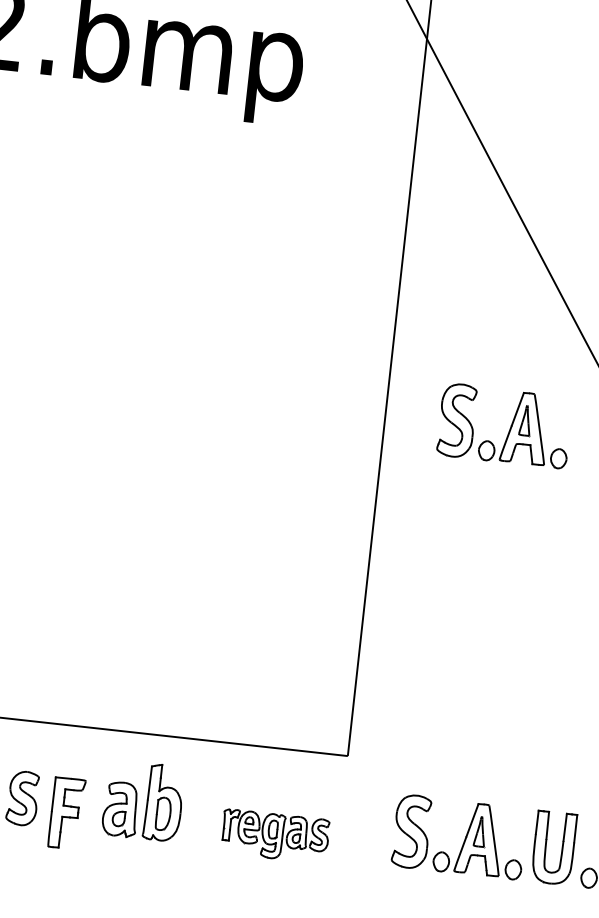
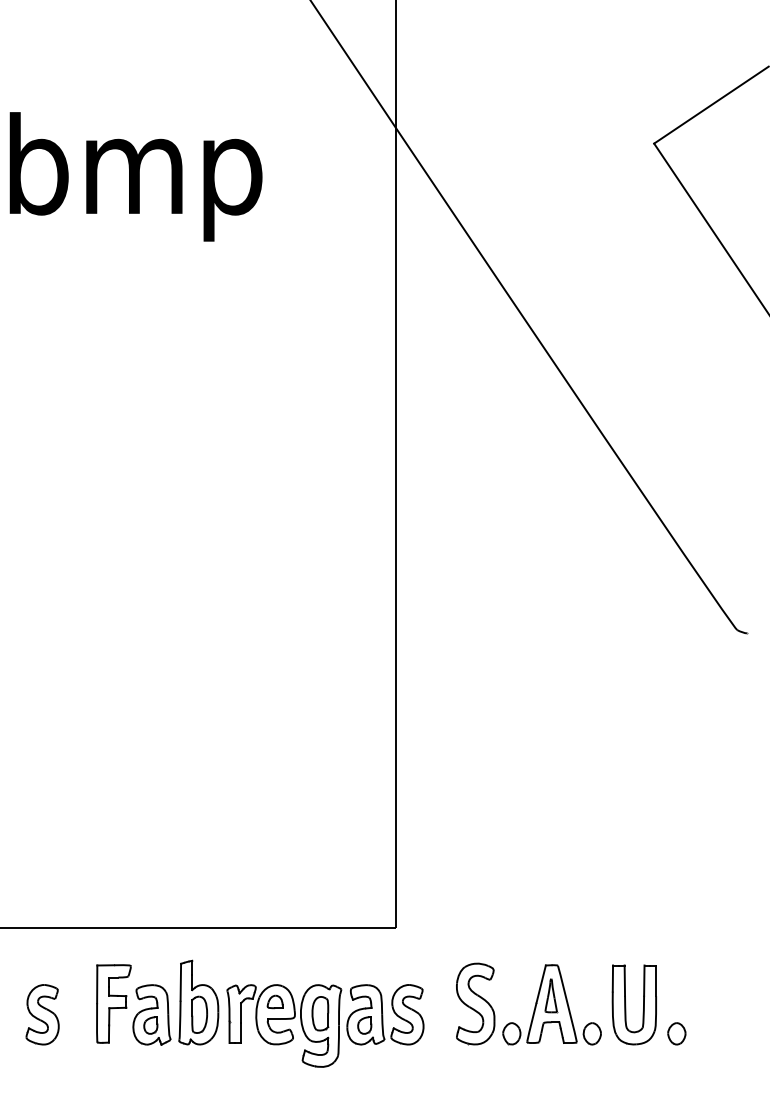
part: (509, 428) -> (534, 547), removed
part: (66, 812) -> (113, 1003), moved
part: (275, 836) -> (325, 1025), size x1.67

